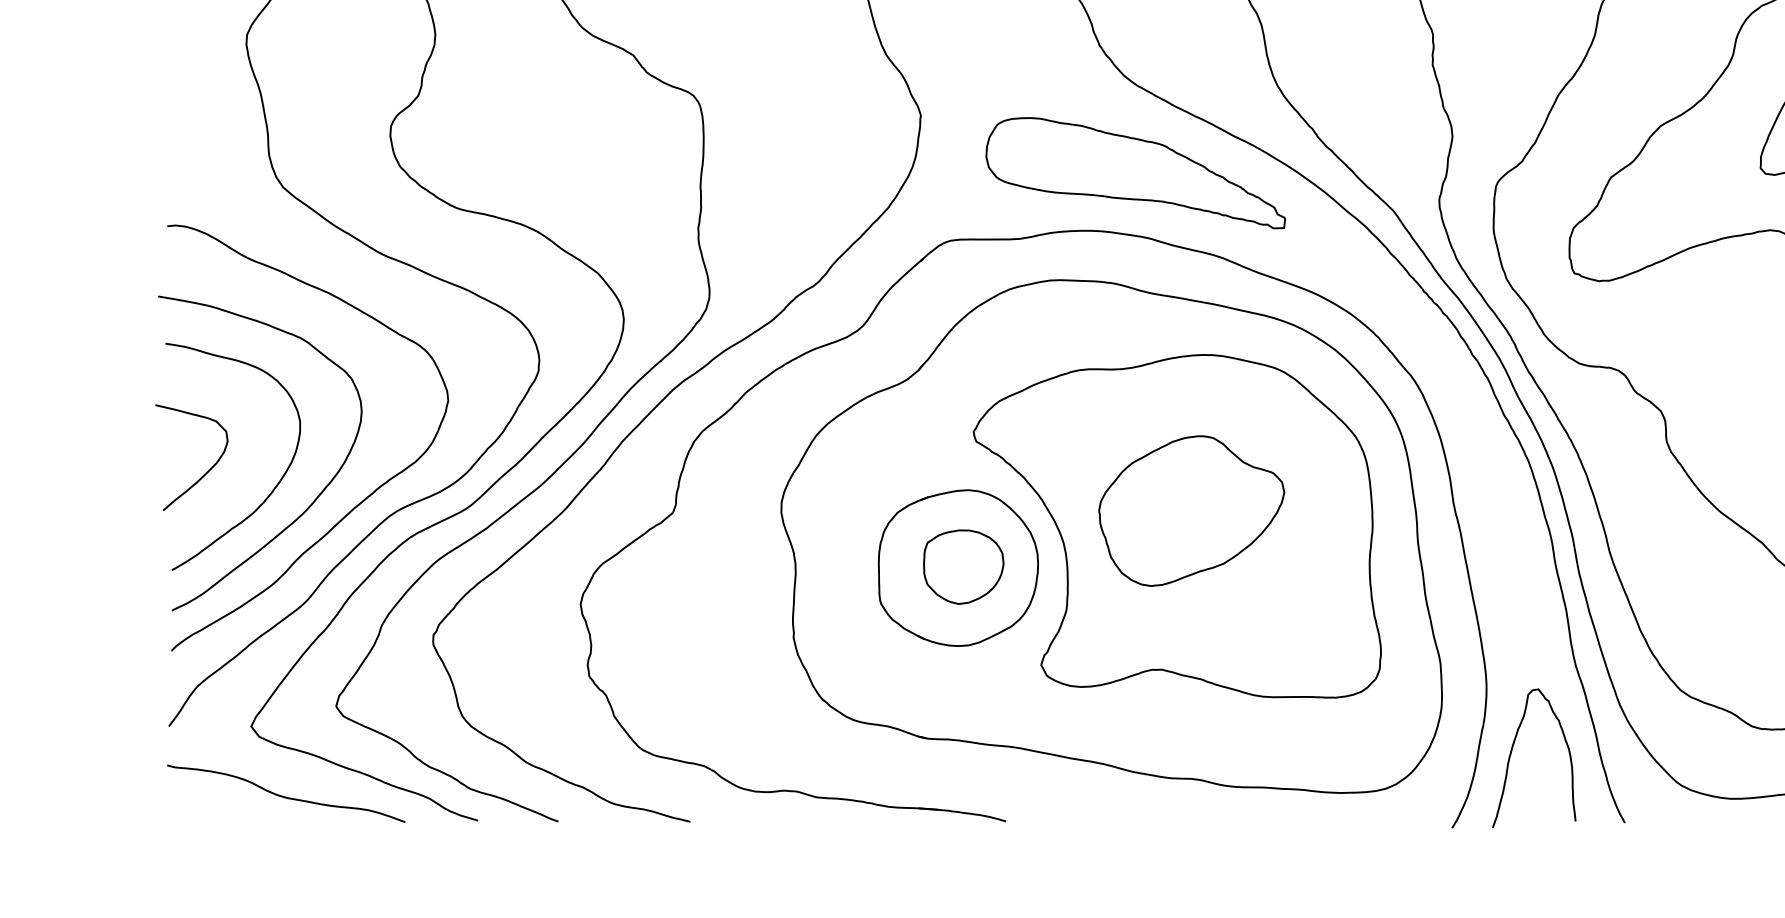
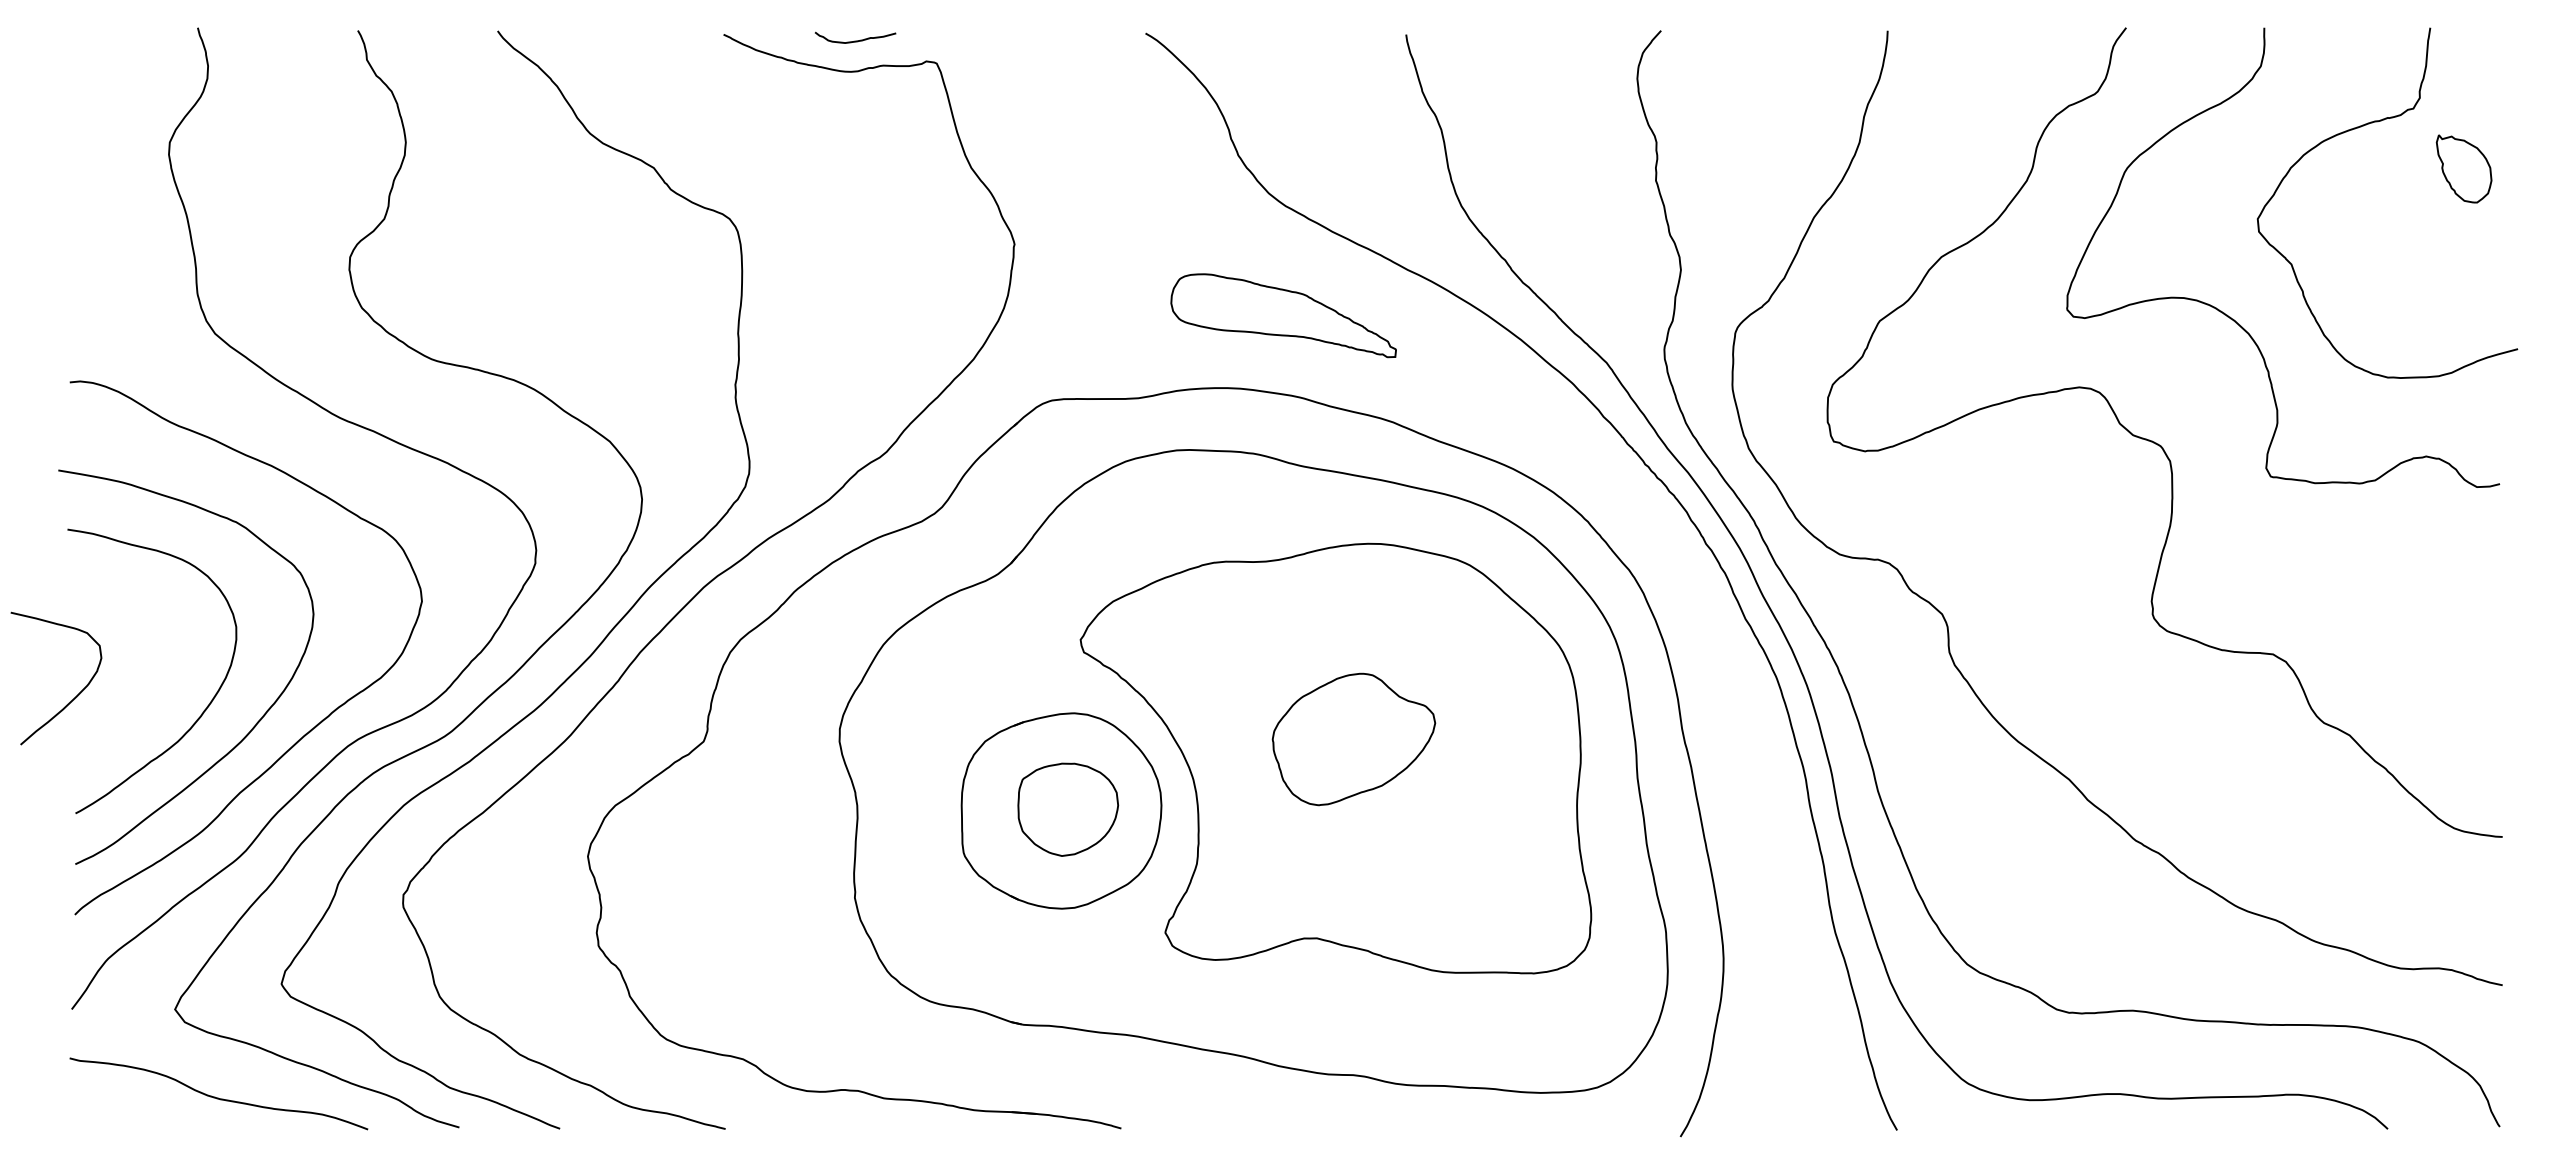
part: (1135, 172) -> (1283, 315), size x0.6
curve: (206, 472) -> (75, 696), moved
part: (1191, 511) -> (1353, 739), size x0.7
curve: (1512, 752) -> (1755, 1041), removed

